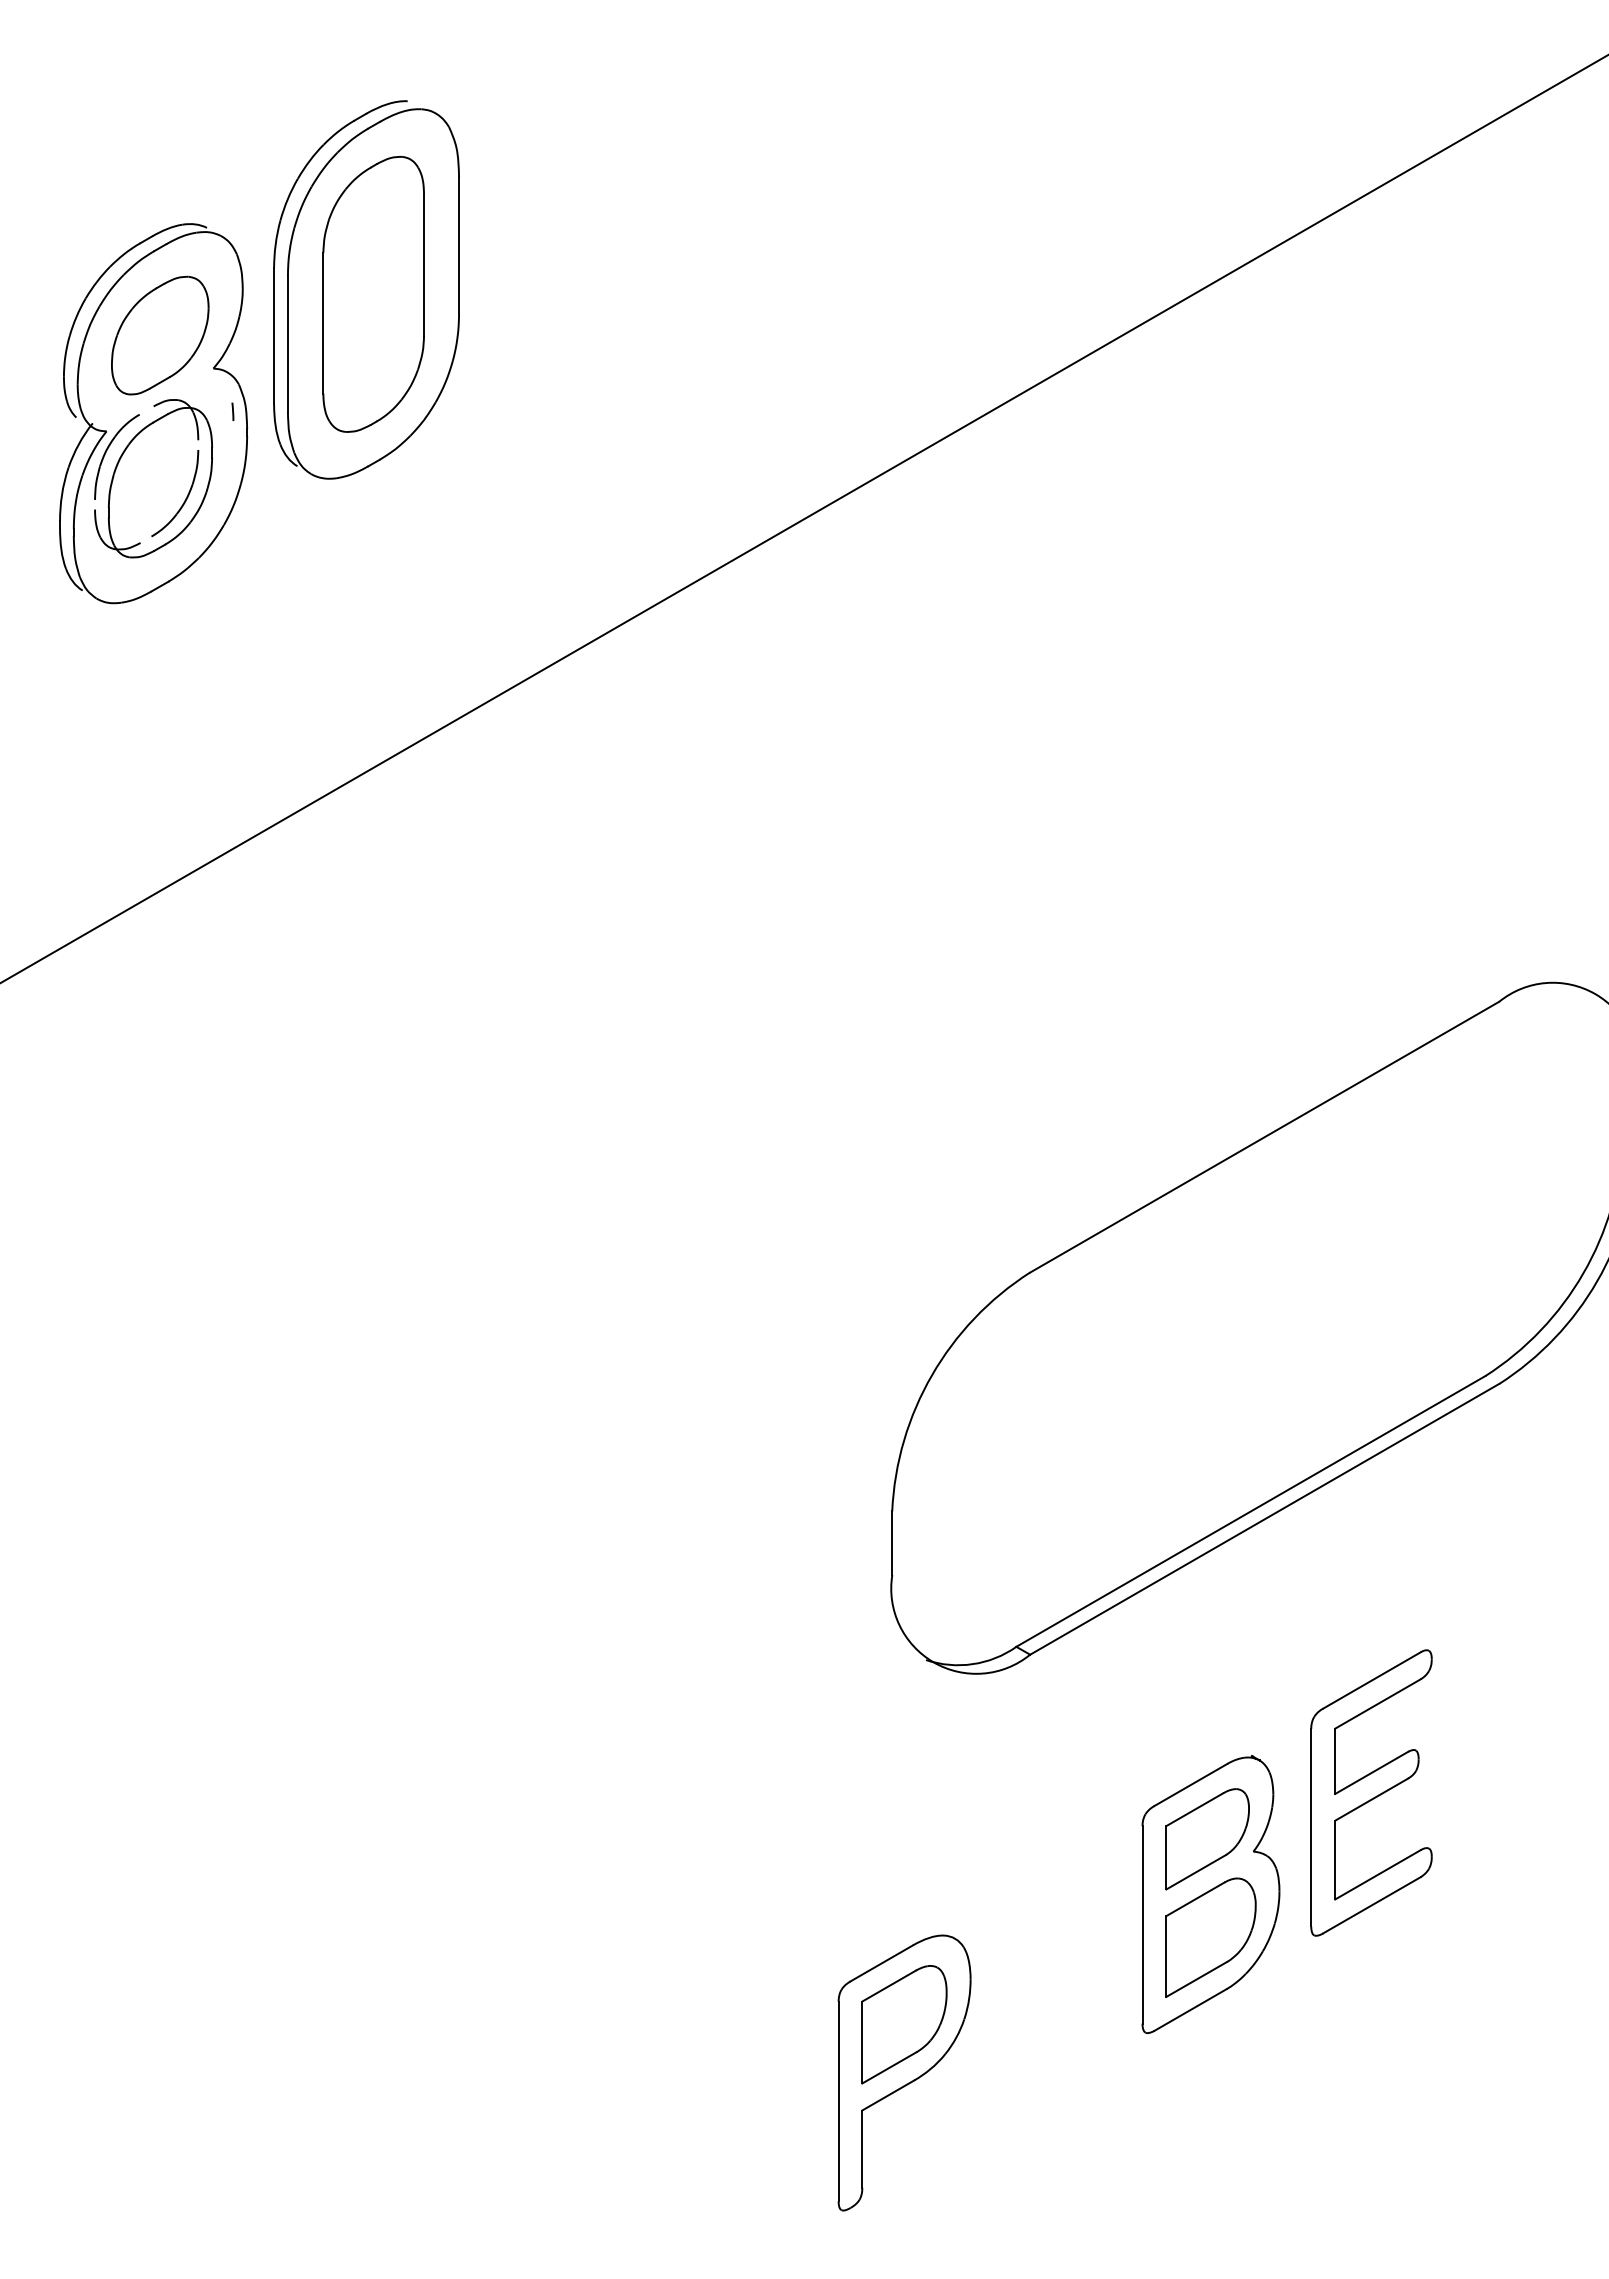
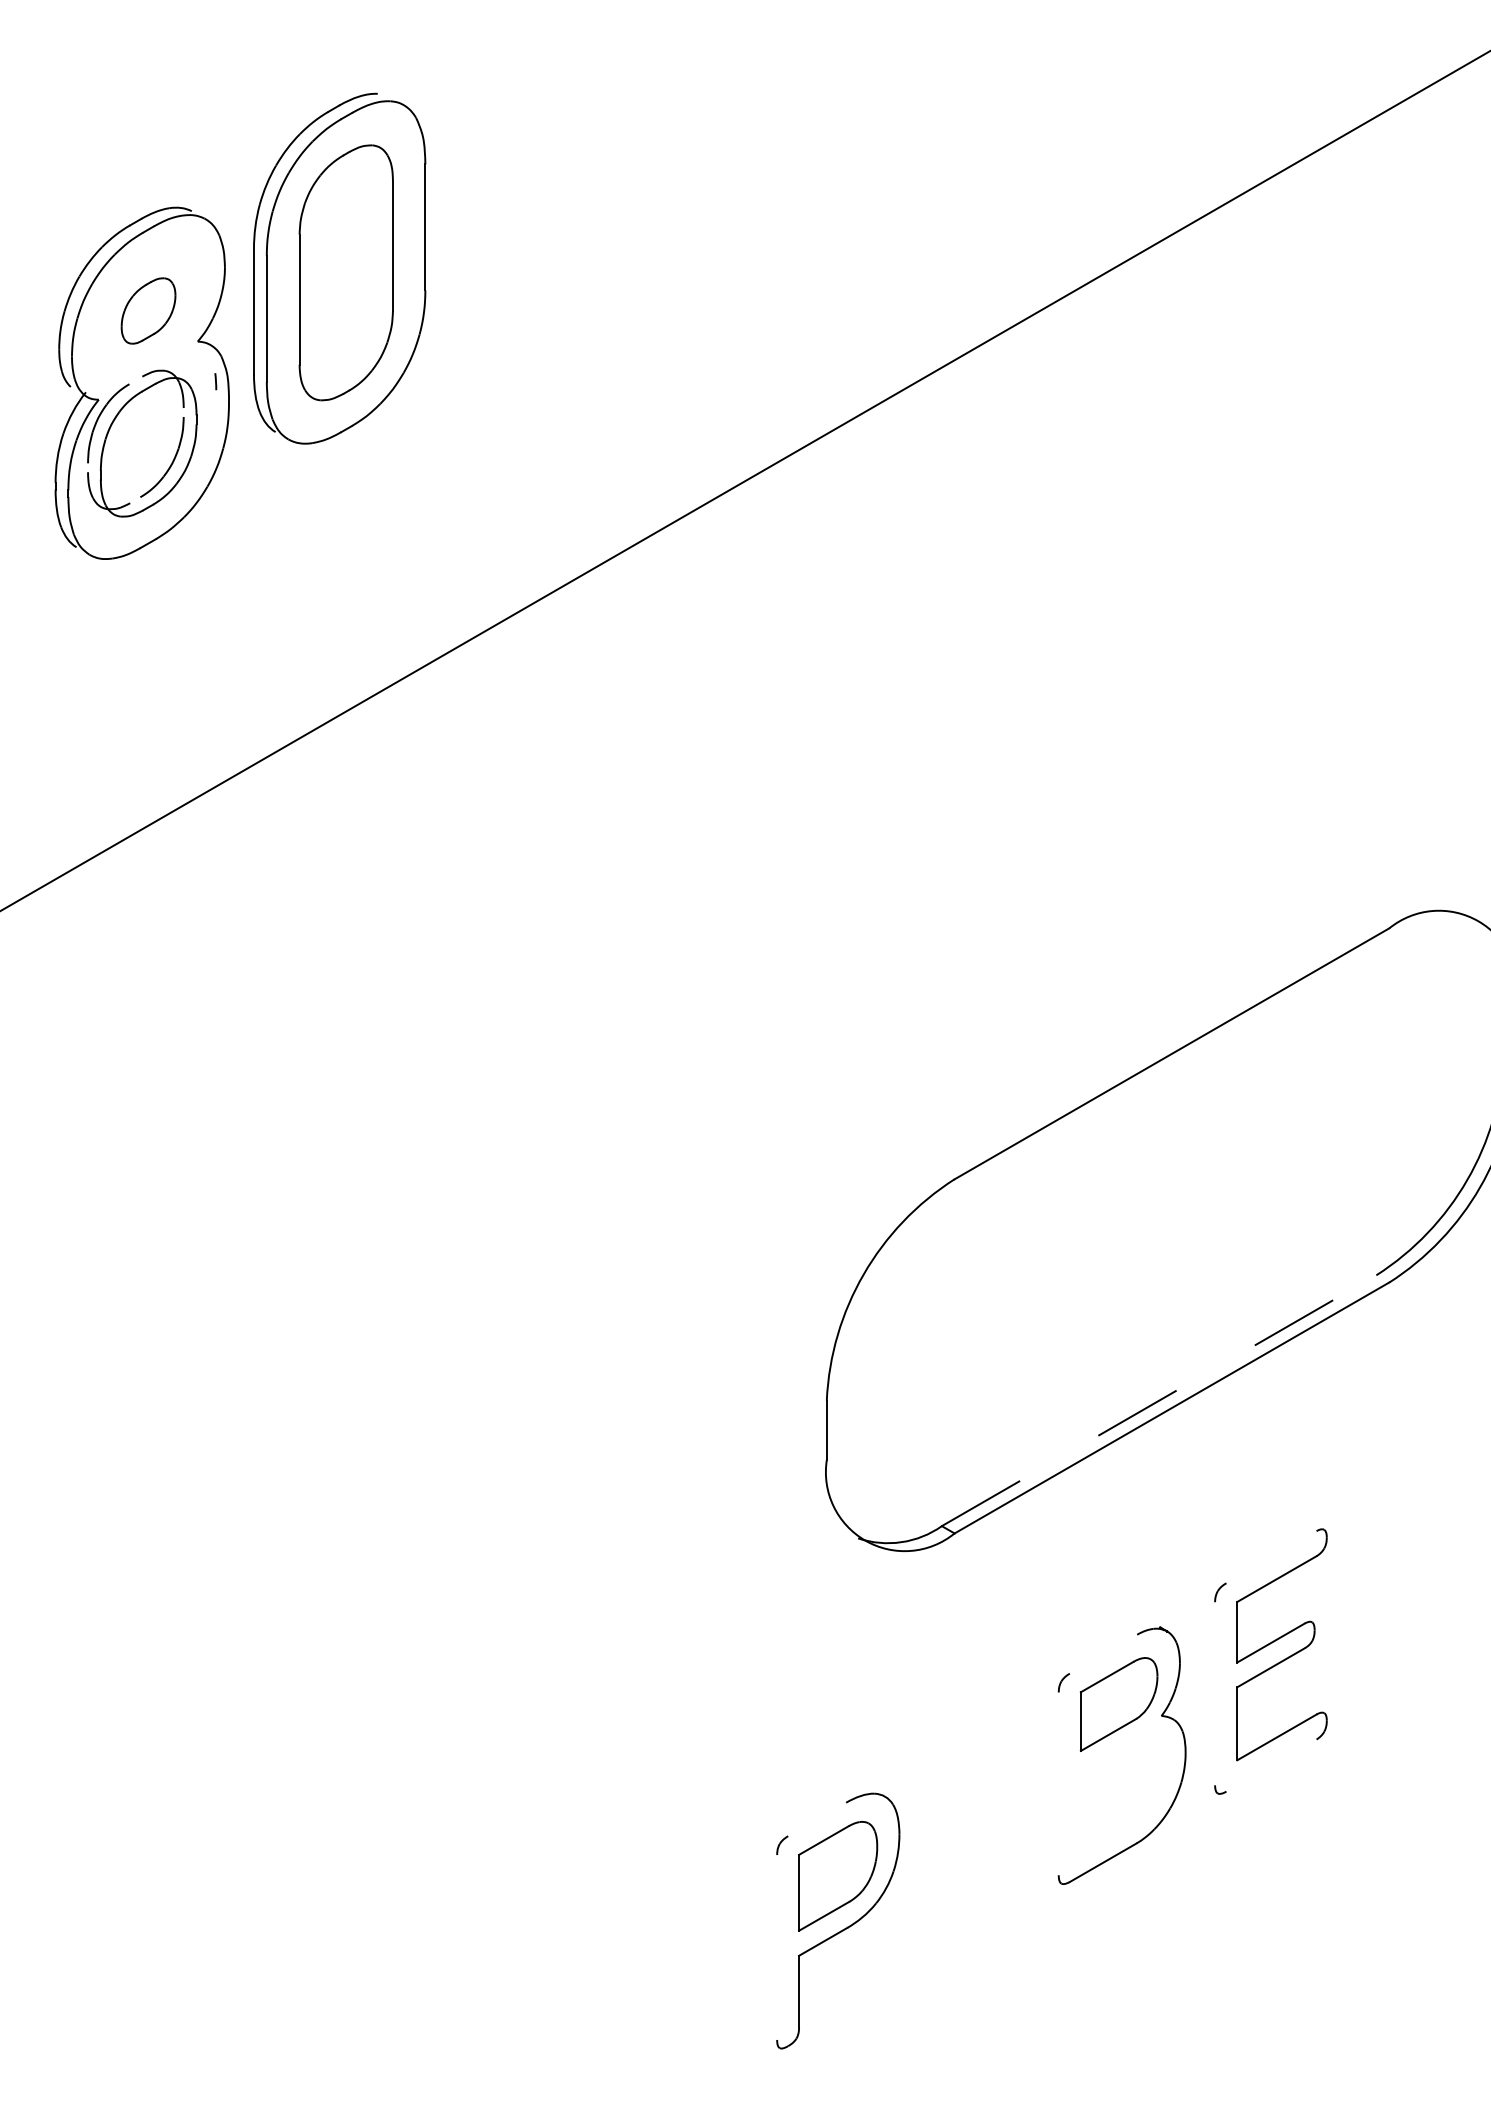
part: (160, 335) -> (148, 310), size x0.6
line: (1250, 1511) -> (1158, 1400), solid -> dashed
line: (1371, 1680) -> (1270, 1557), removed
line: (1190, 1784) -> (1103, 1653), removed
line: (1311, 1827) -> (1215, 1693), removed
line: (1371, 1905) -> (1270, 1765), removed
line: (1142, 1924) -> (1058, 1783), removed
part: (1210, 1937) -> (1121, 1795), removed
line: (881, 1963) -> (816, 1819), removed
line: (838, 2101) -> (777, 1947), removed

